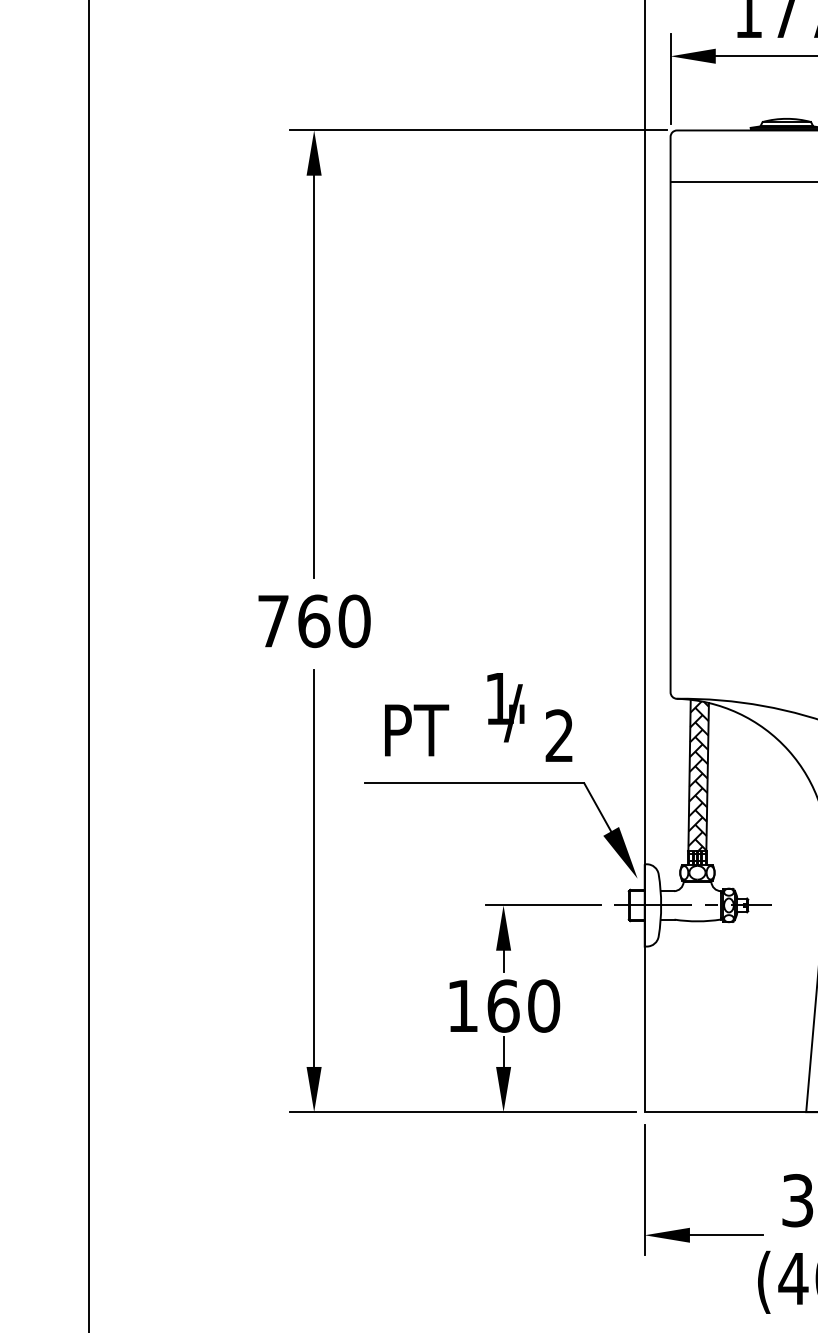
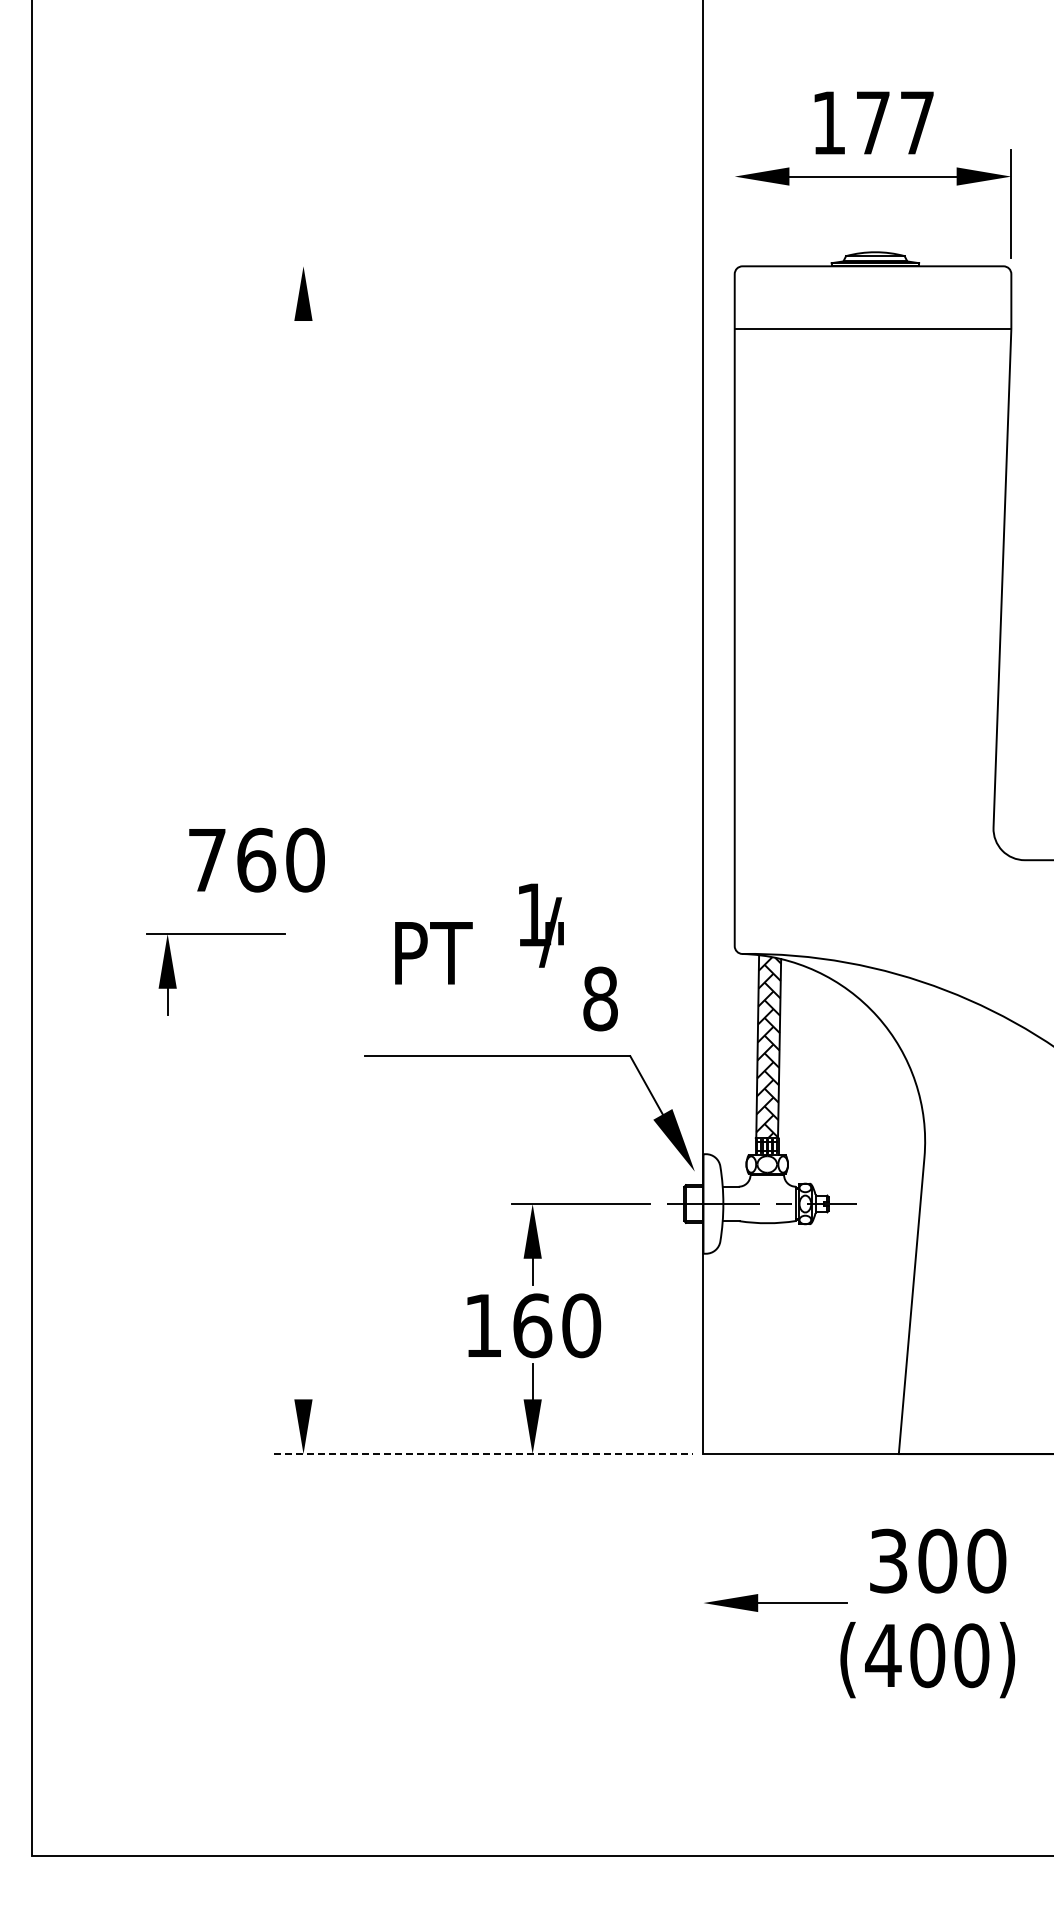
line: (670, 79) -> (734, 204), removed
line: (478, 130) -> (502, 266), removed
line: (314, 366) -> (303, 552), removed
text: (314, 620) -> (256, 859), moved
part: (241, 682) -> (215, 934), added
text: (454, 714) -> (479, 933), moved
text: (559, 735) -> (600, 998), 2 -> 8
line: (314, 877) -> (303, 1170), removed
line: (462, 1112) -> (483, 1454), solid -> dashed
line: (644, 1189) -> (703, 1547), removed

